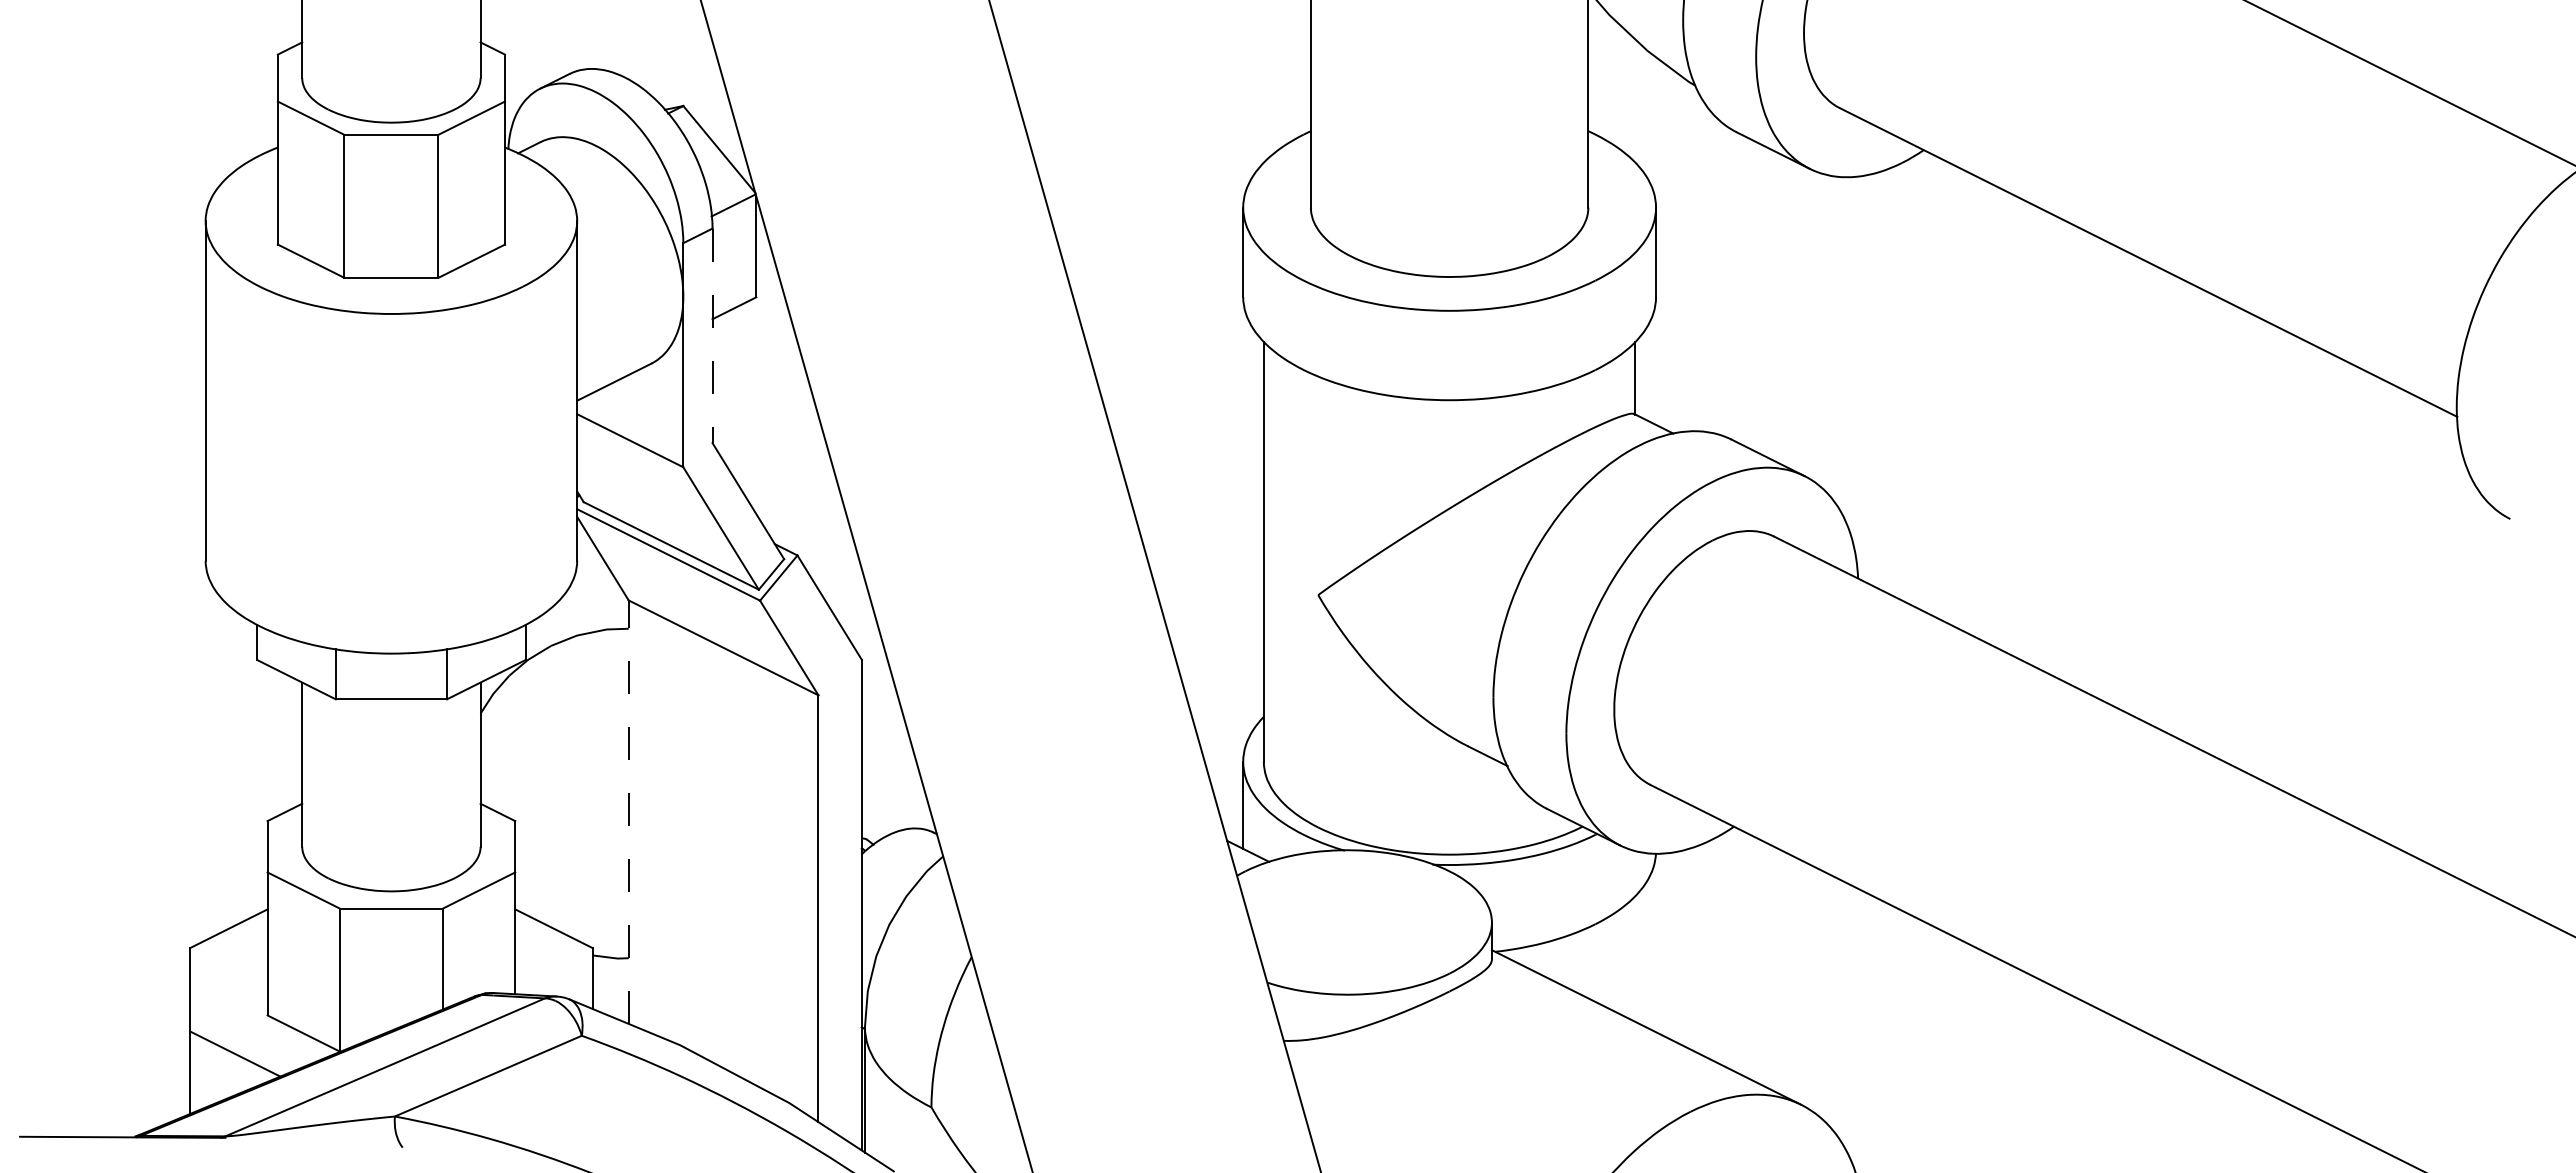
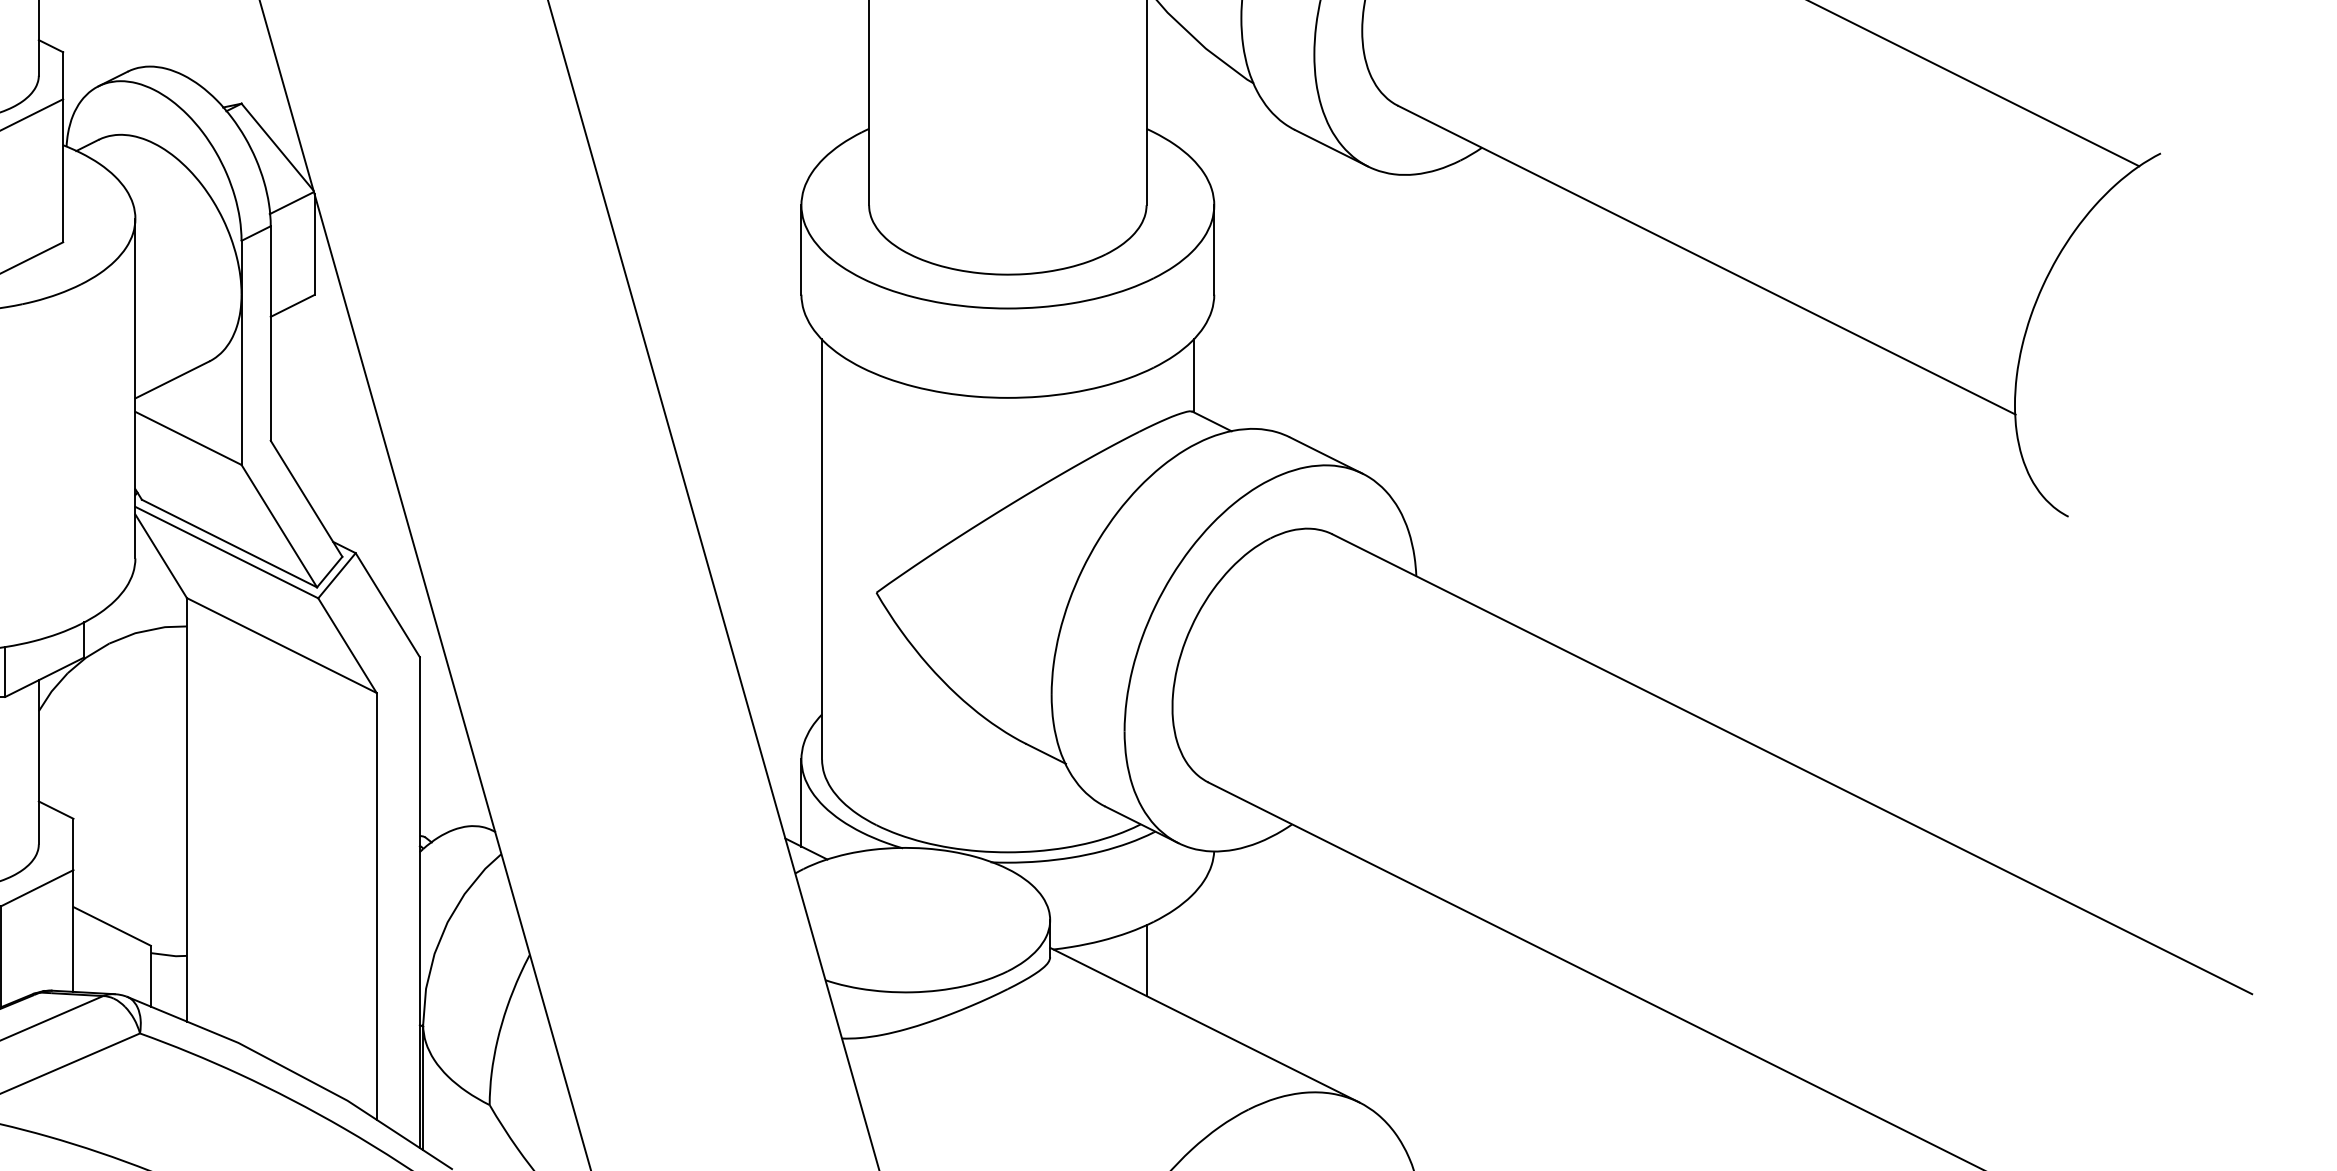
line: (712, 336) -> (270, 334), dashed -> solid
line: (628, 812) -> (186, 810), dashed -> solid
line: (1588, 962) -> (1146, 960), added

